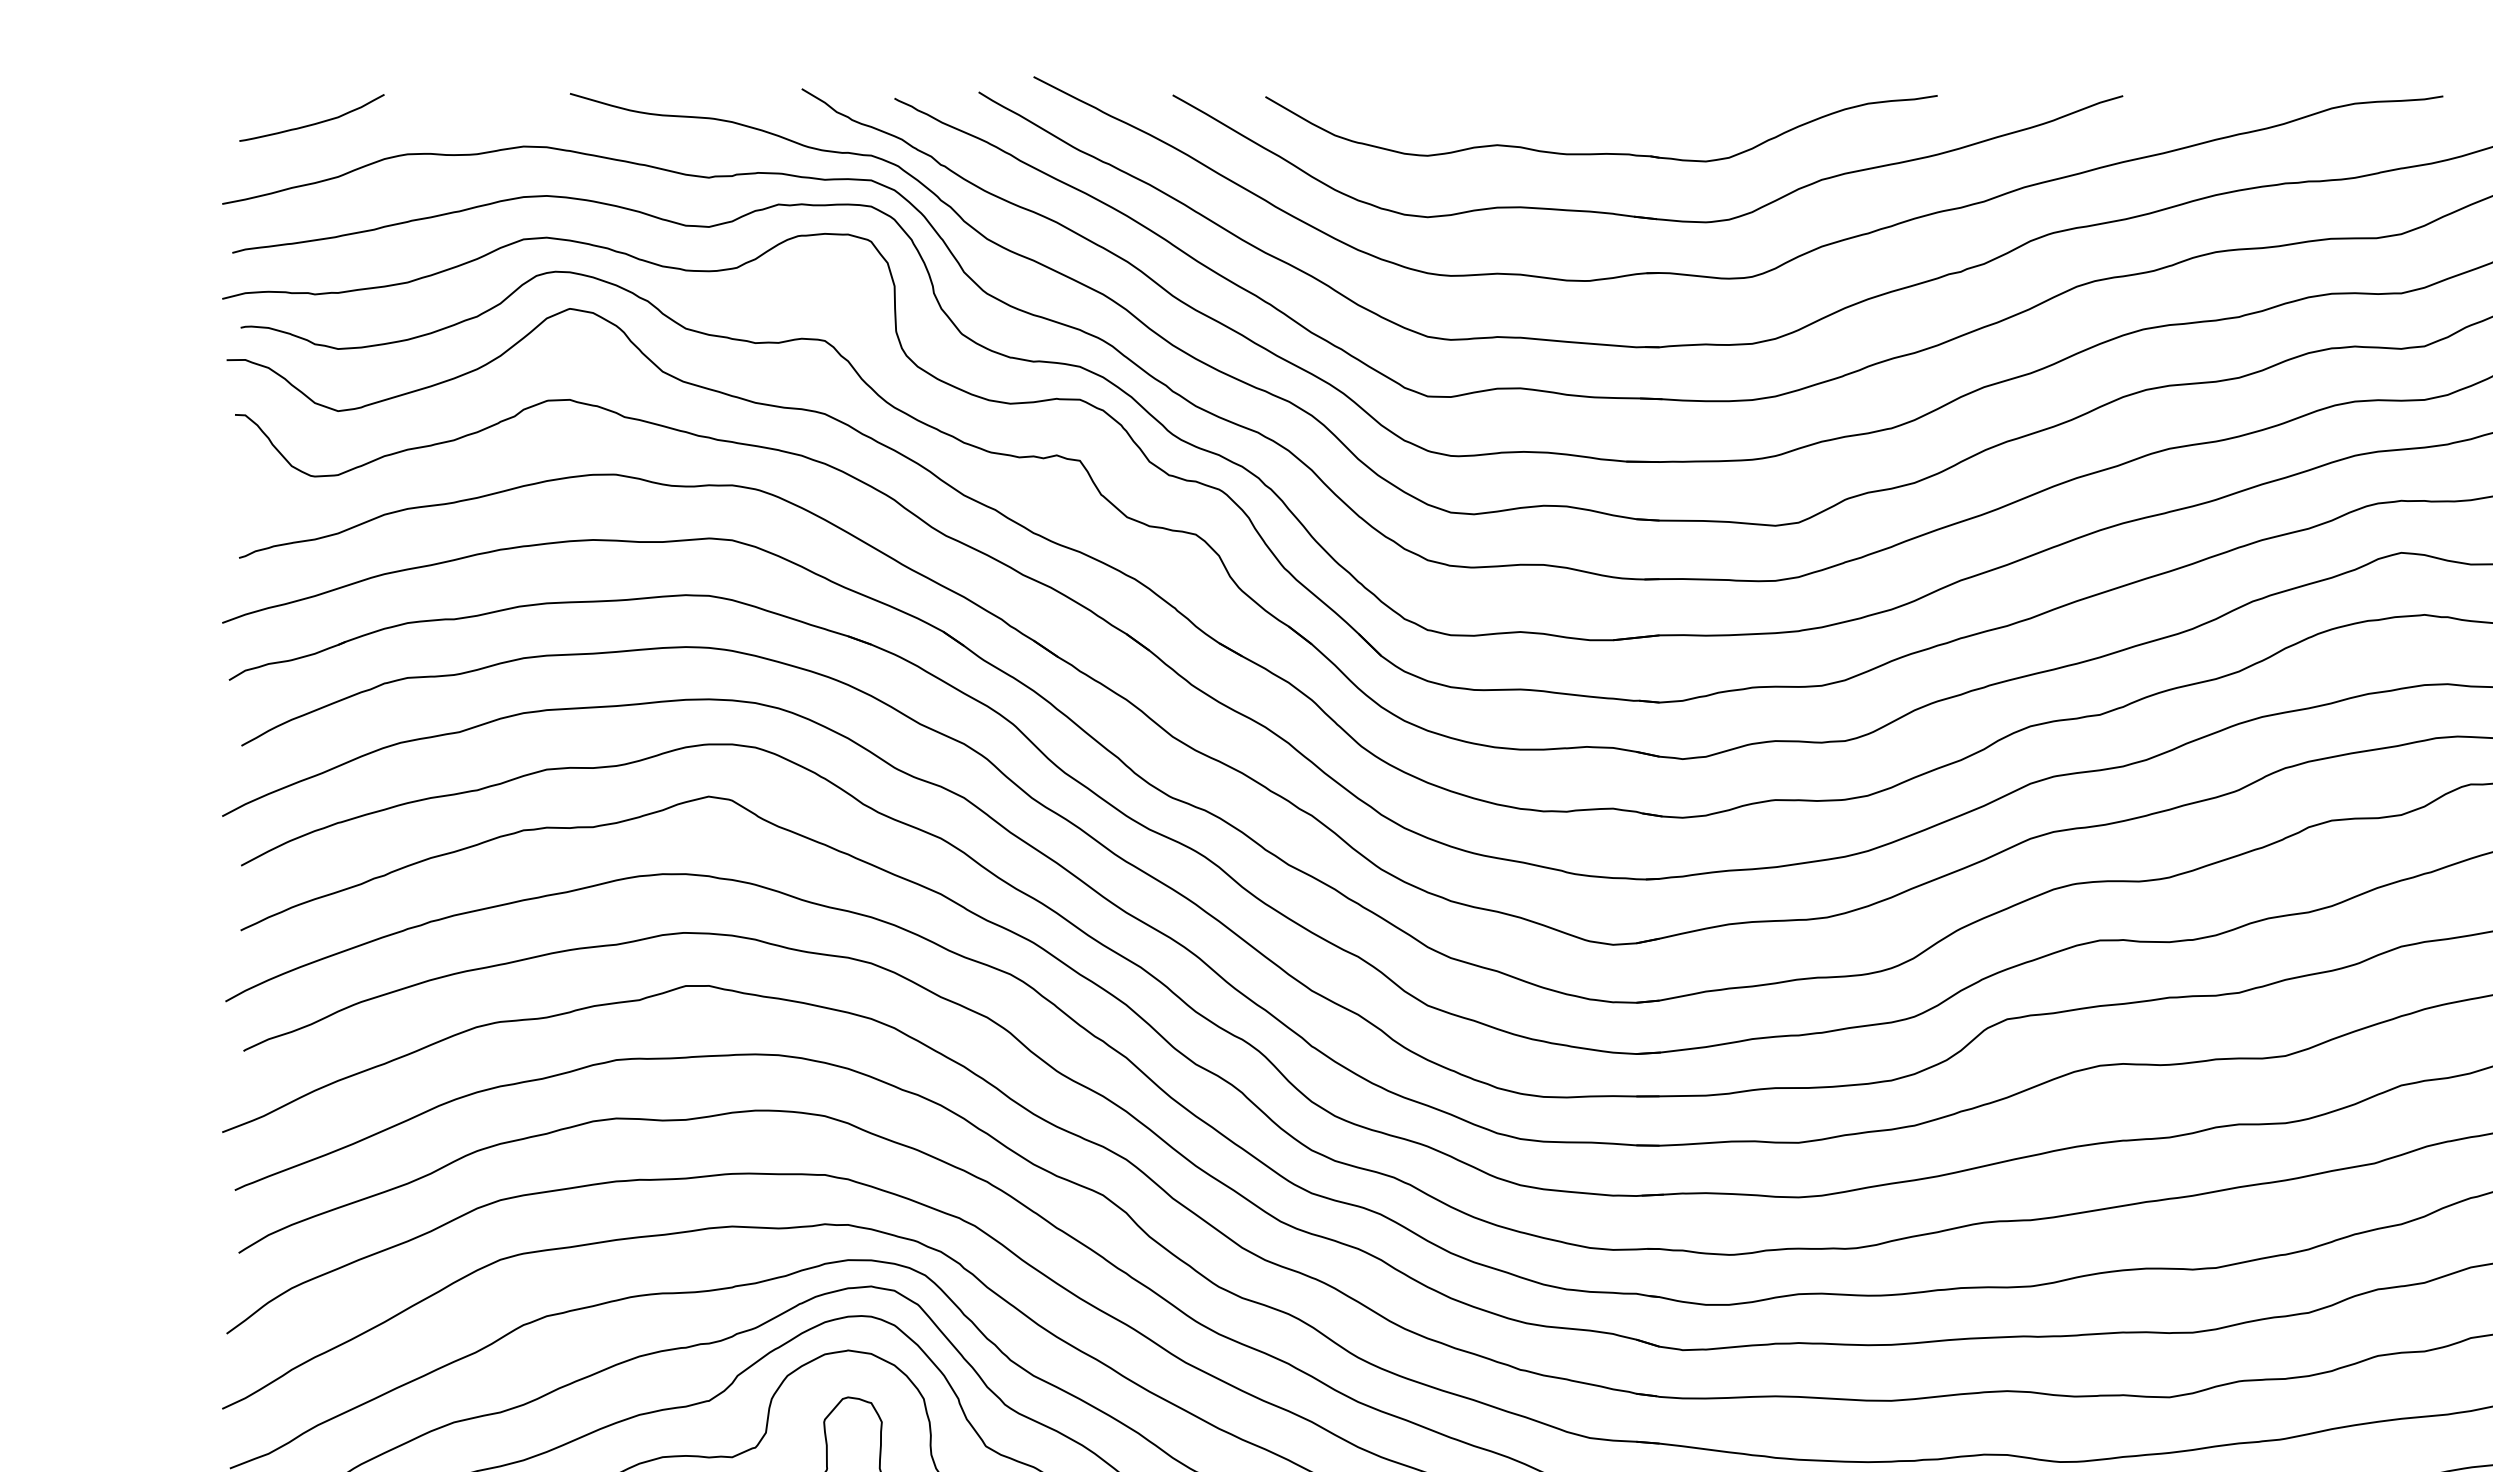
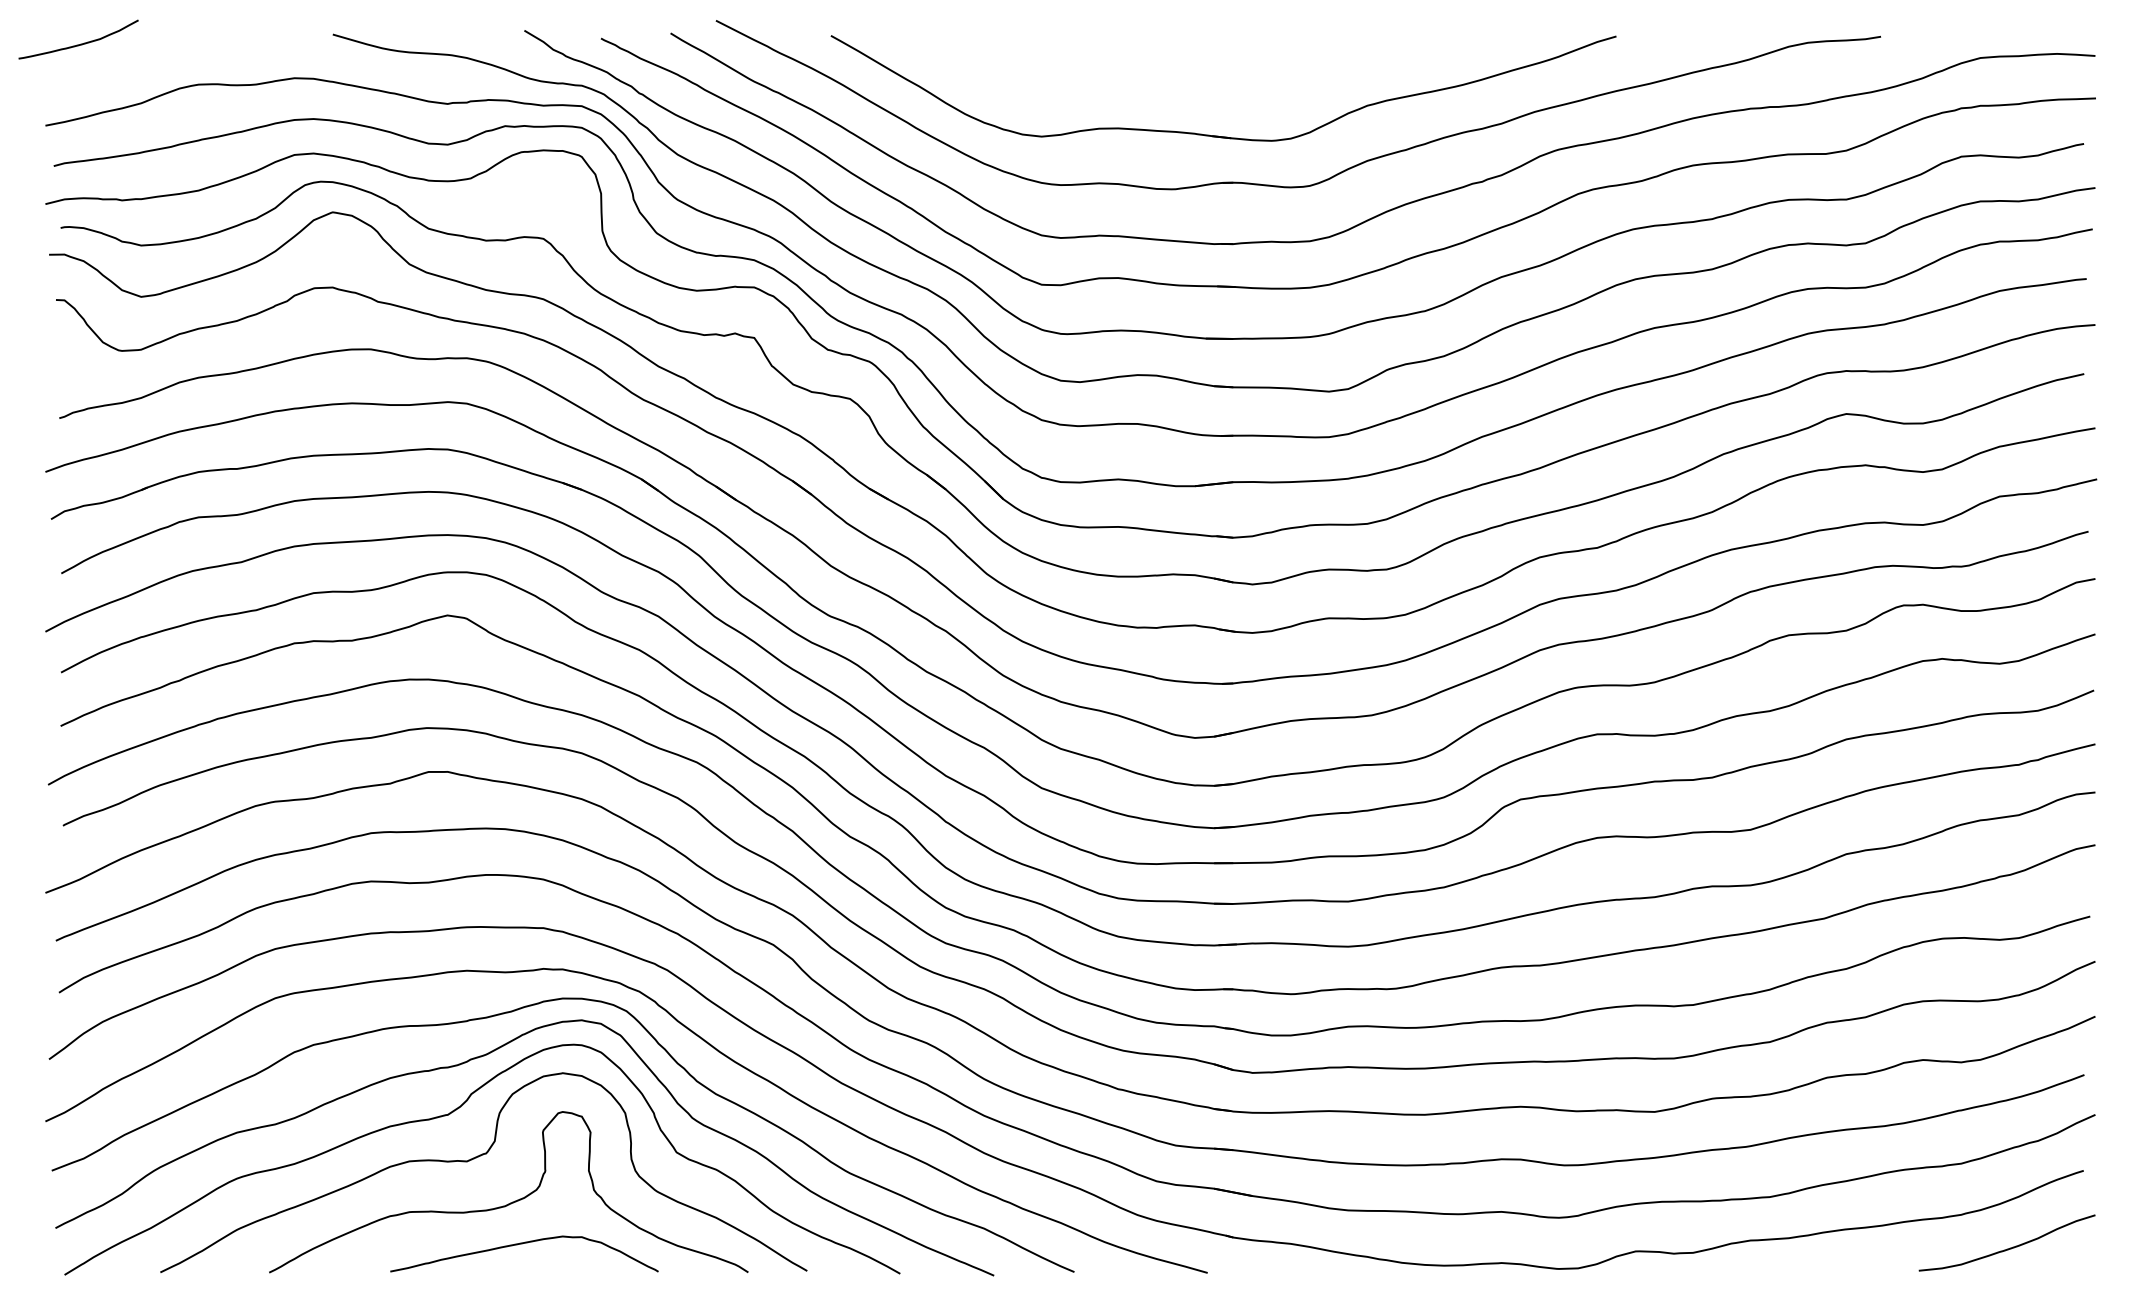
curve: (314, 122) -> (80, 43), moved
part: (1601, 152) -> (1185, 83), removed

